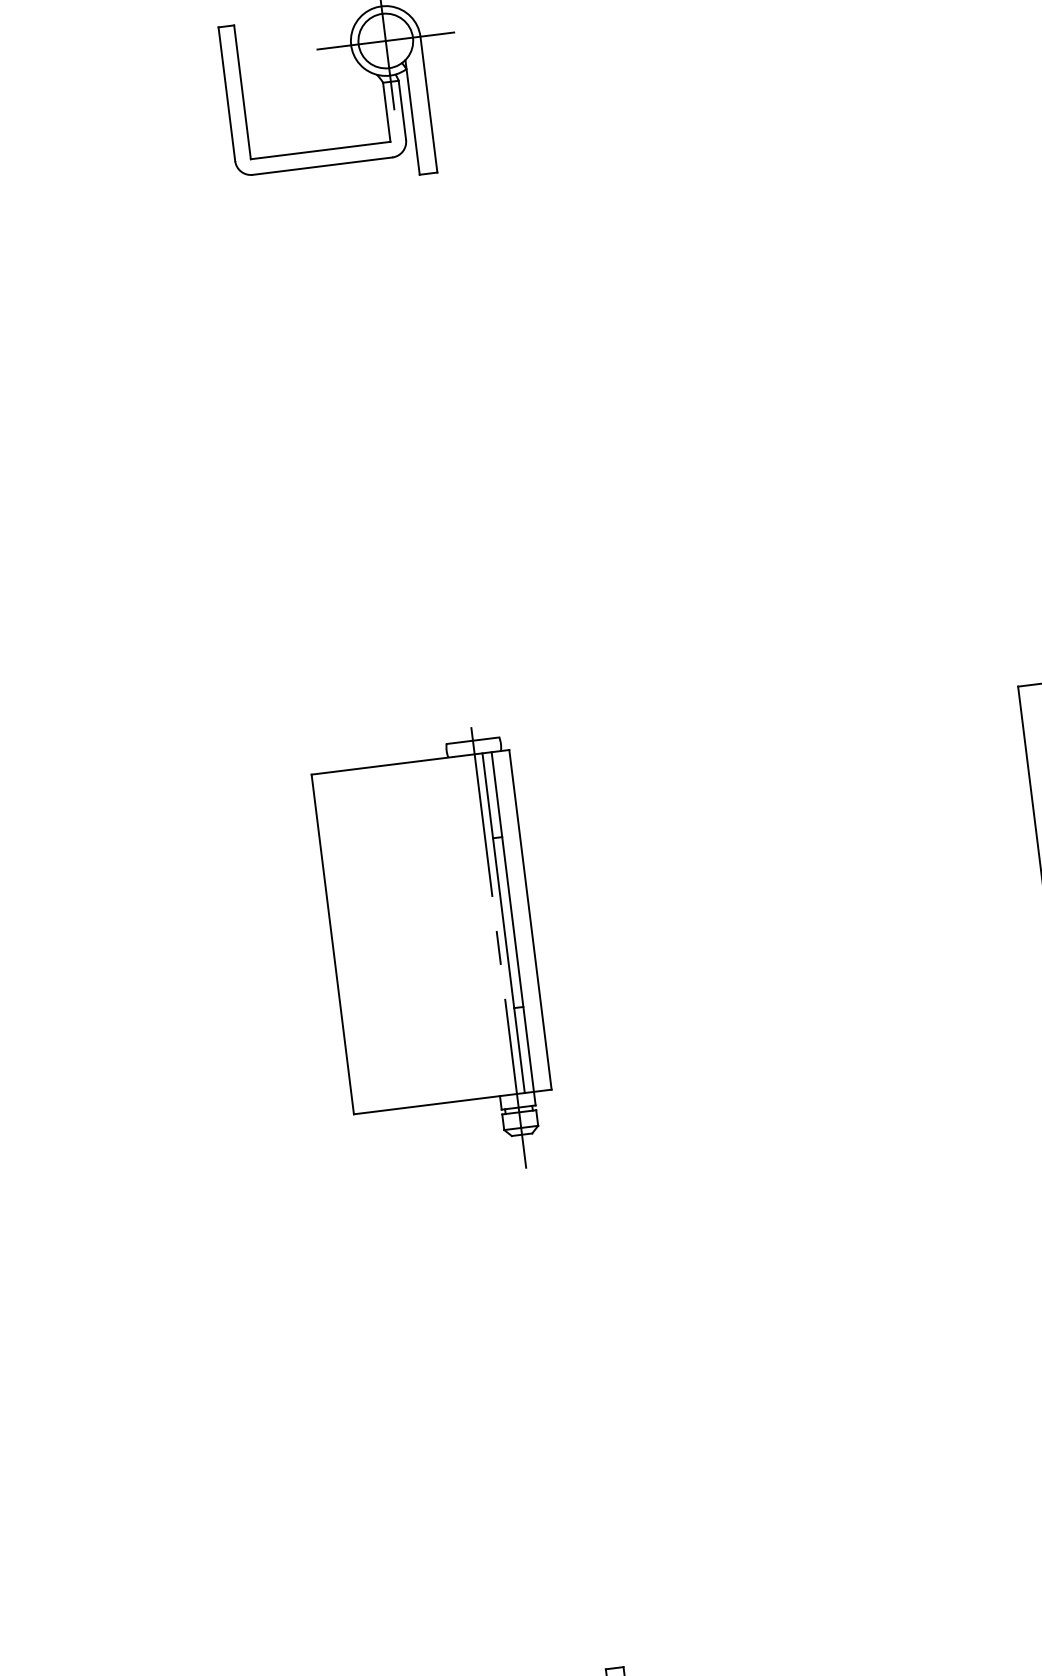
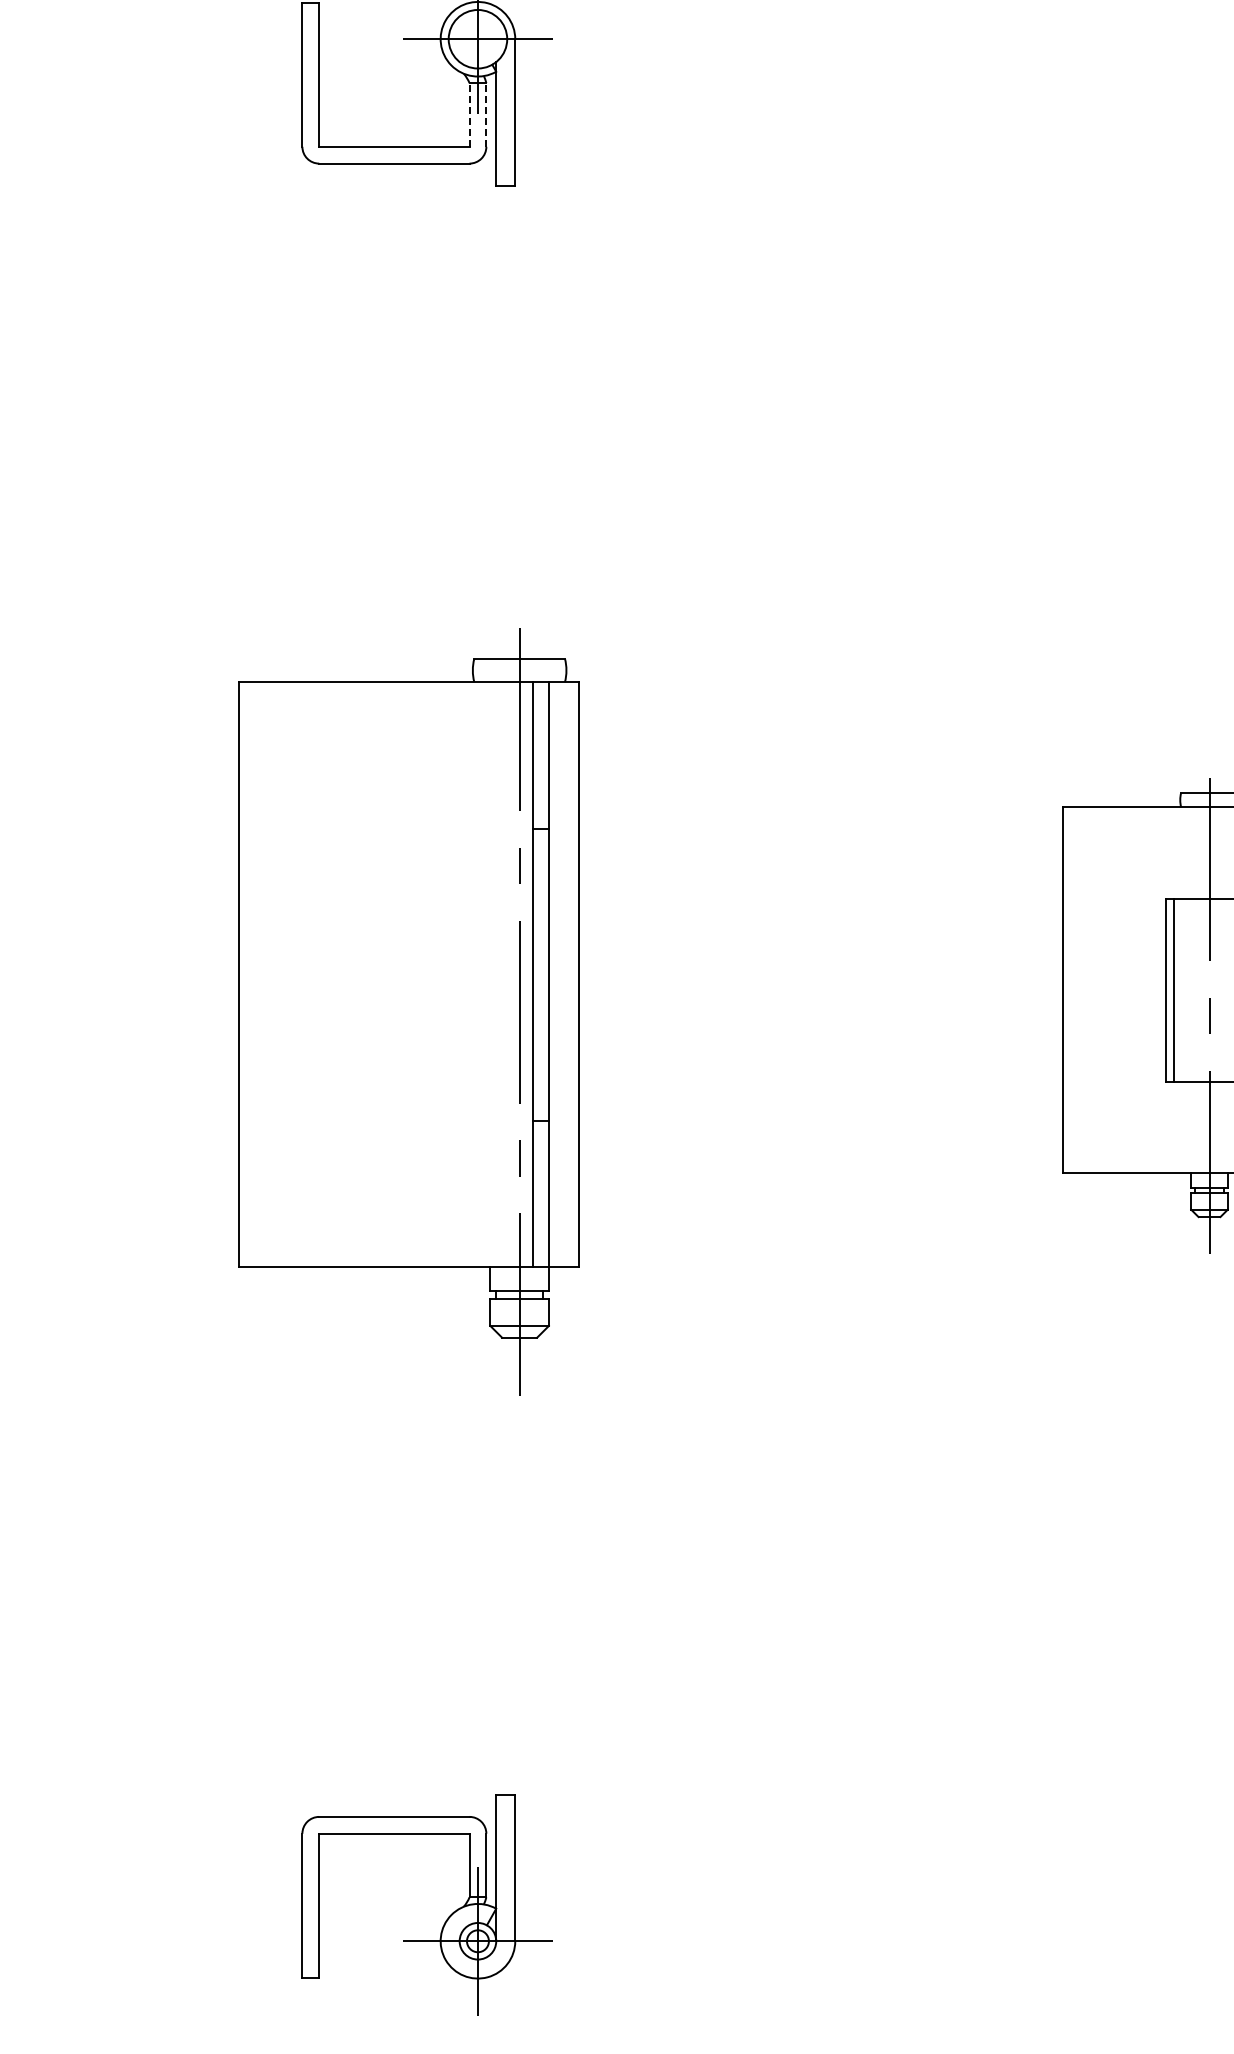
line: (402, 109) -> (486, 114), solid -> dashed
line: (386, 111) -> (469, 114), solid -> dashed
part: (434, 955) -> (408, 1015), size x1.6

